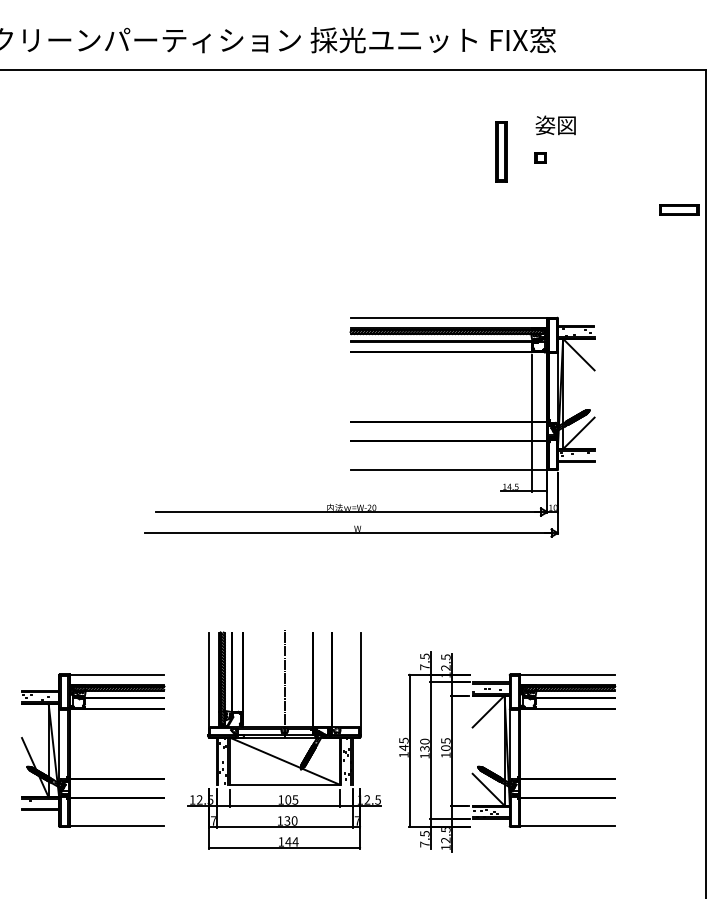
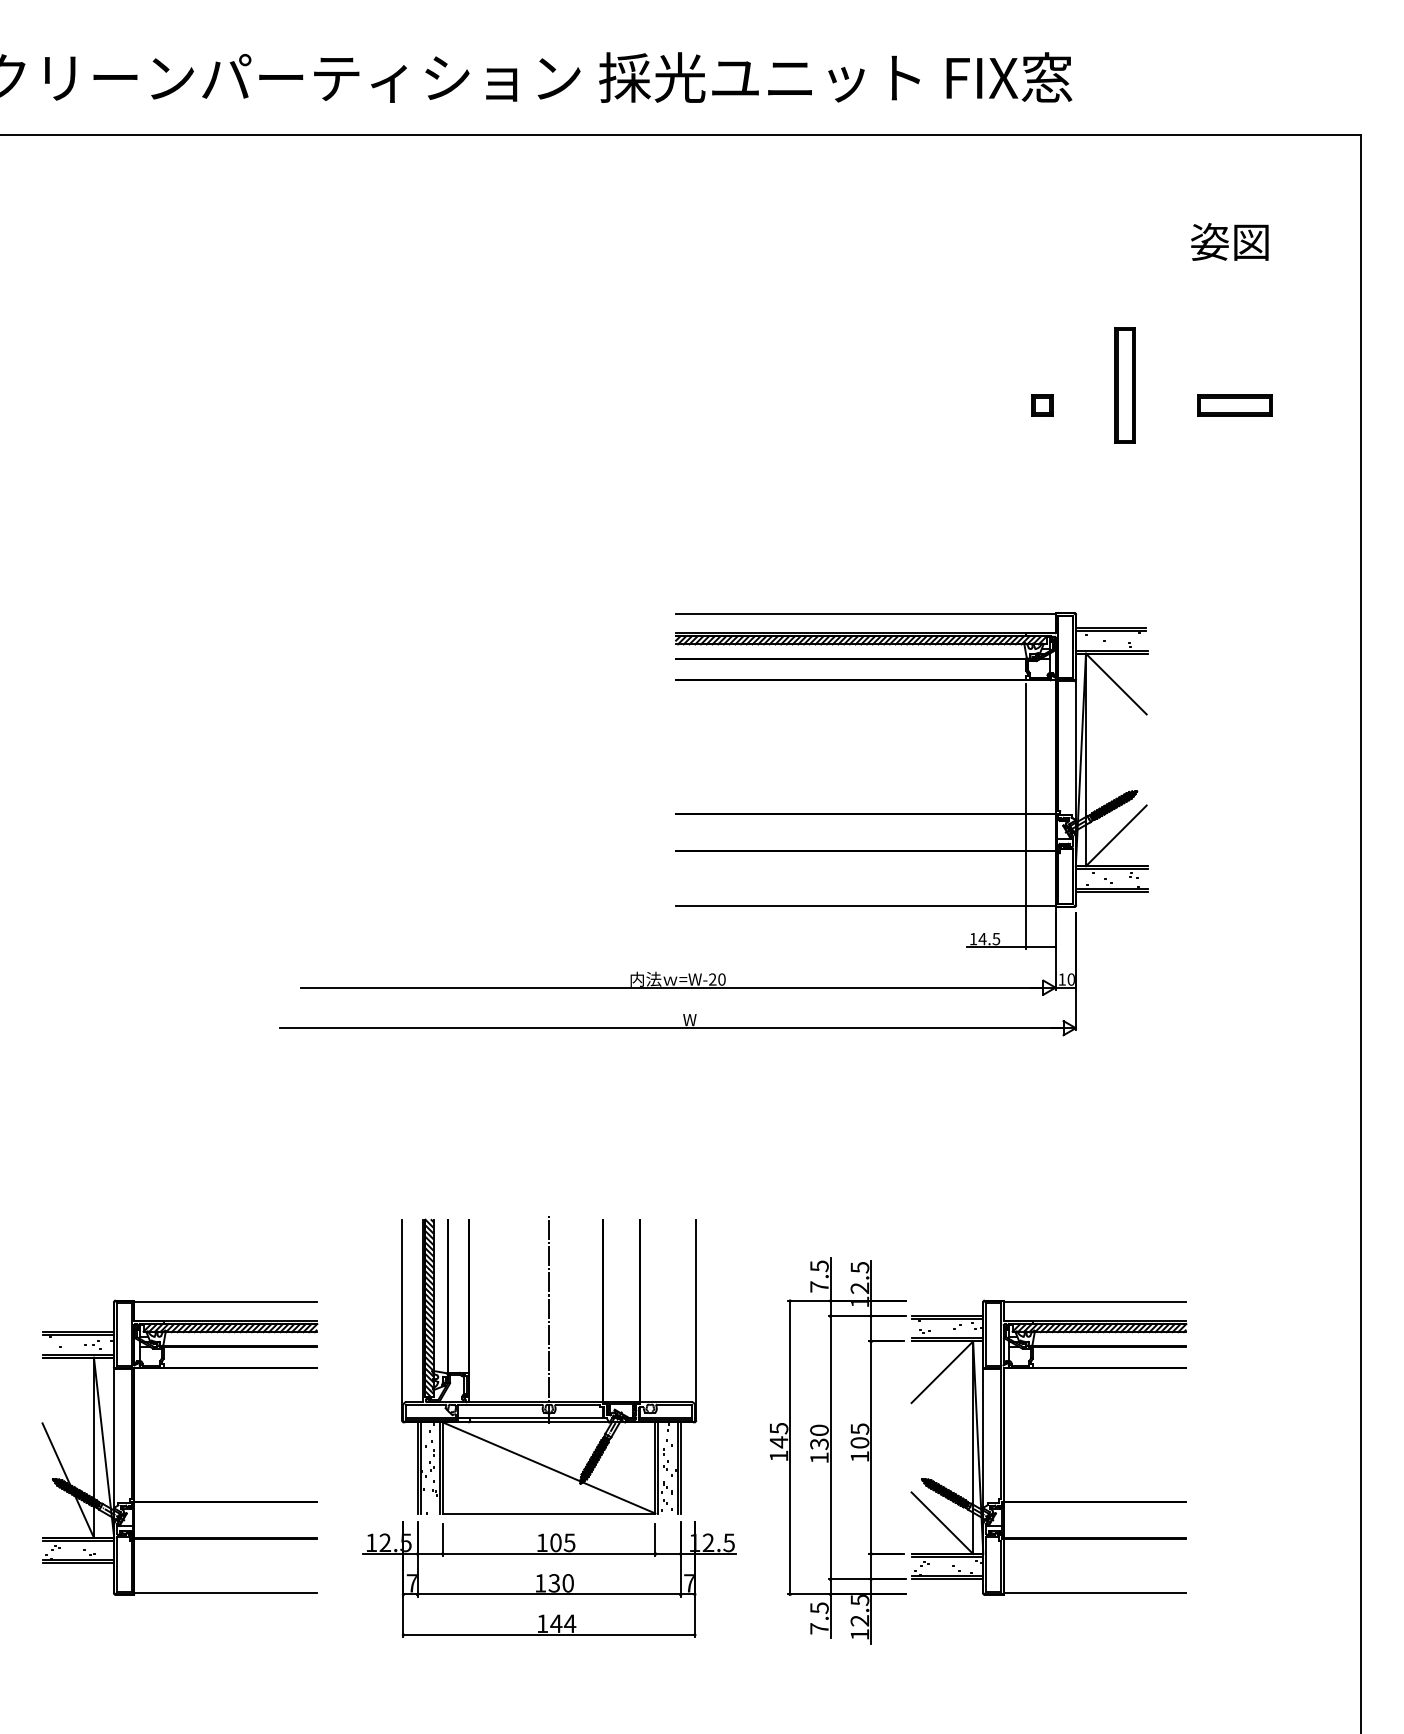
text: (555, 125) -> (1229, 242), moved
part: (501, 151) -> (1125, 384), moved
part: (540, 157) -> (1042, 404), moved
part: (679, 209) -> (1235, 404), moved

